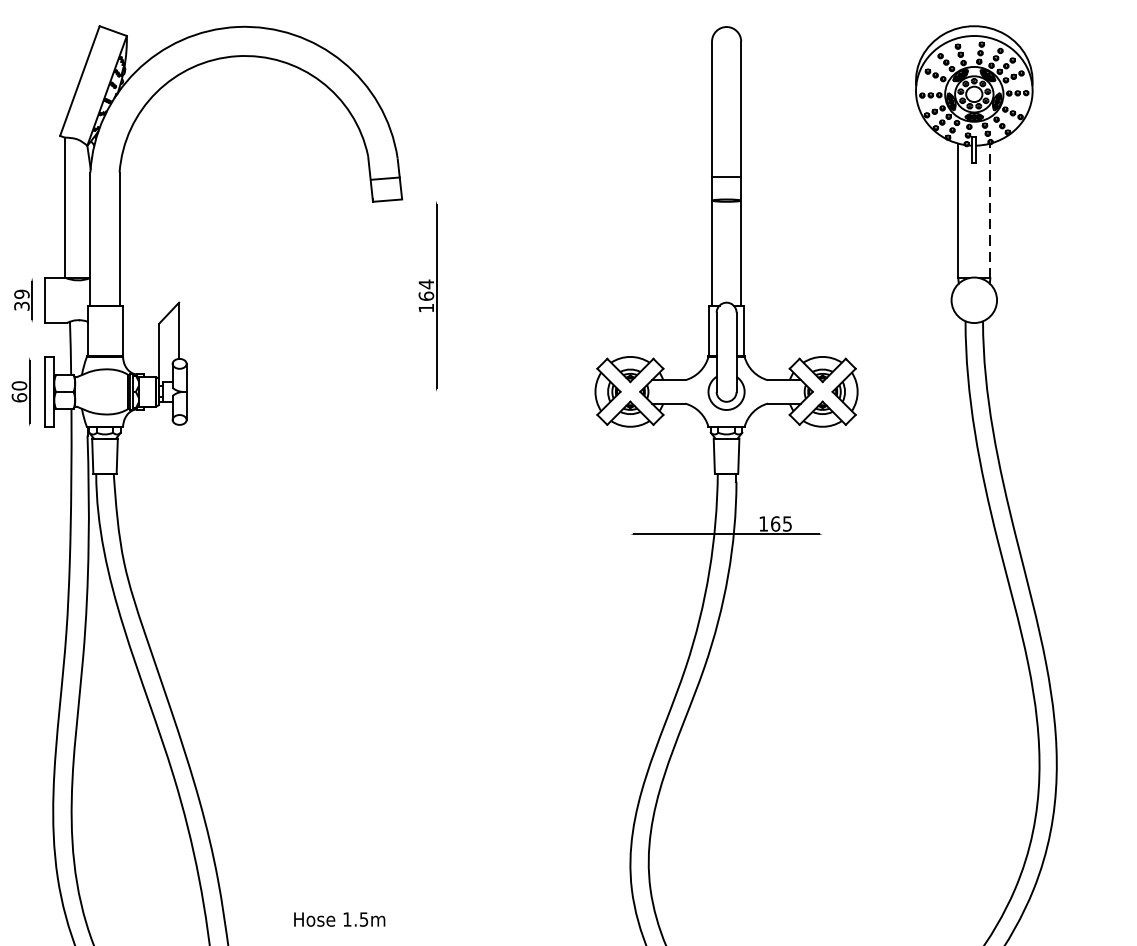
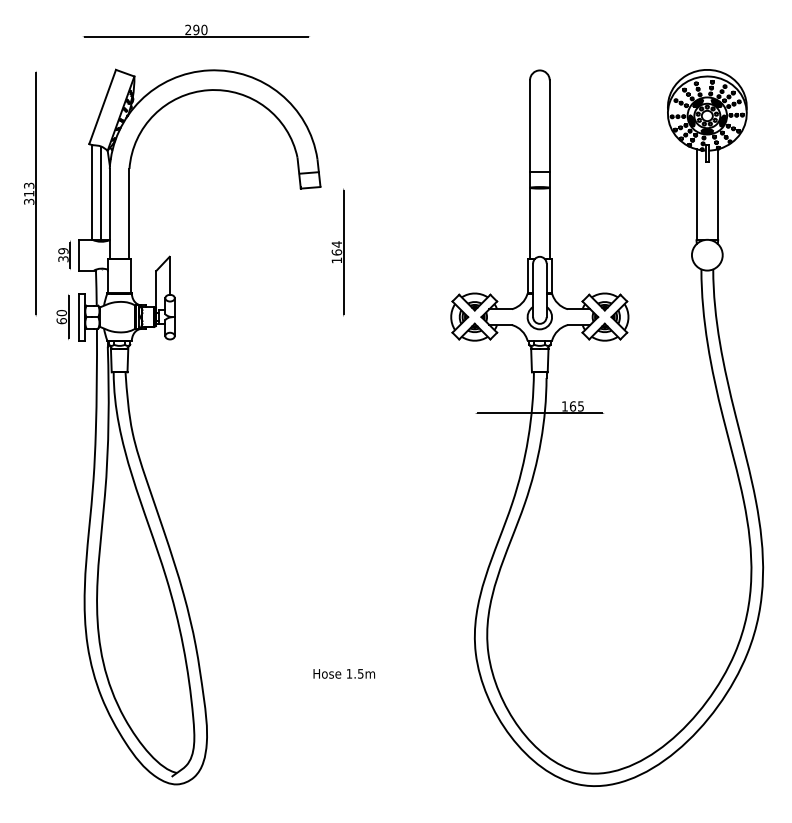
line: (78, 209) -> (101, 193), added
line: (990, 210) -> (718, 194), dashed -> solid
text: (340, 918) -> (344, 673), moved

